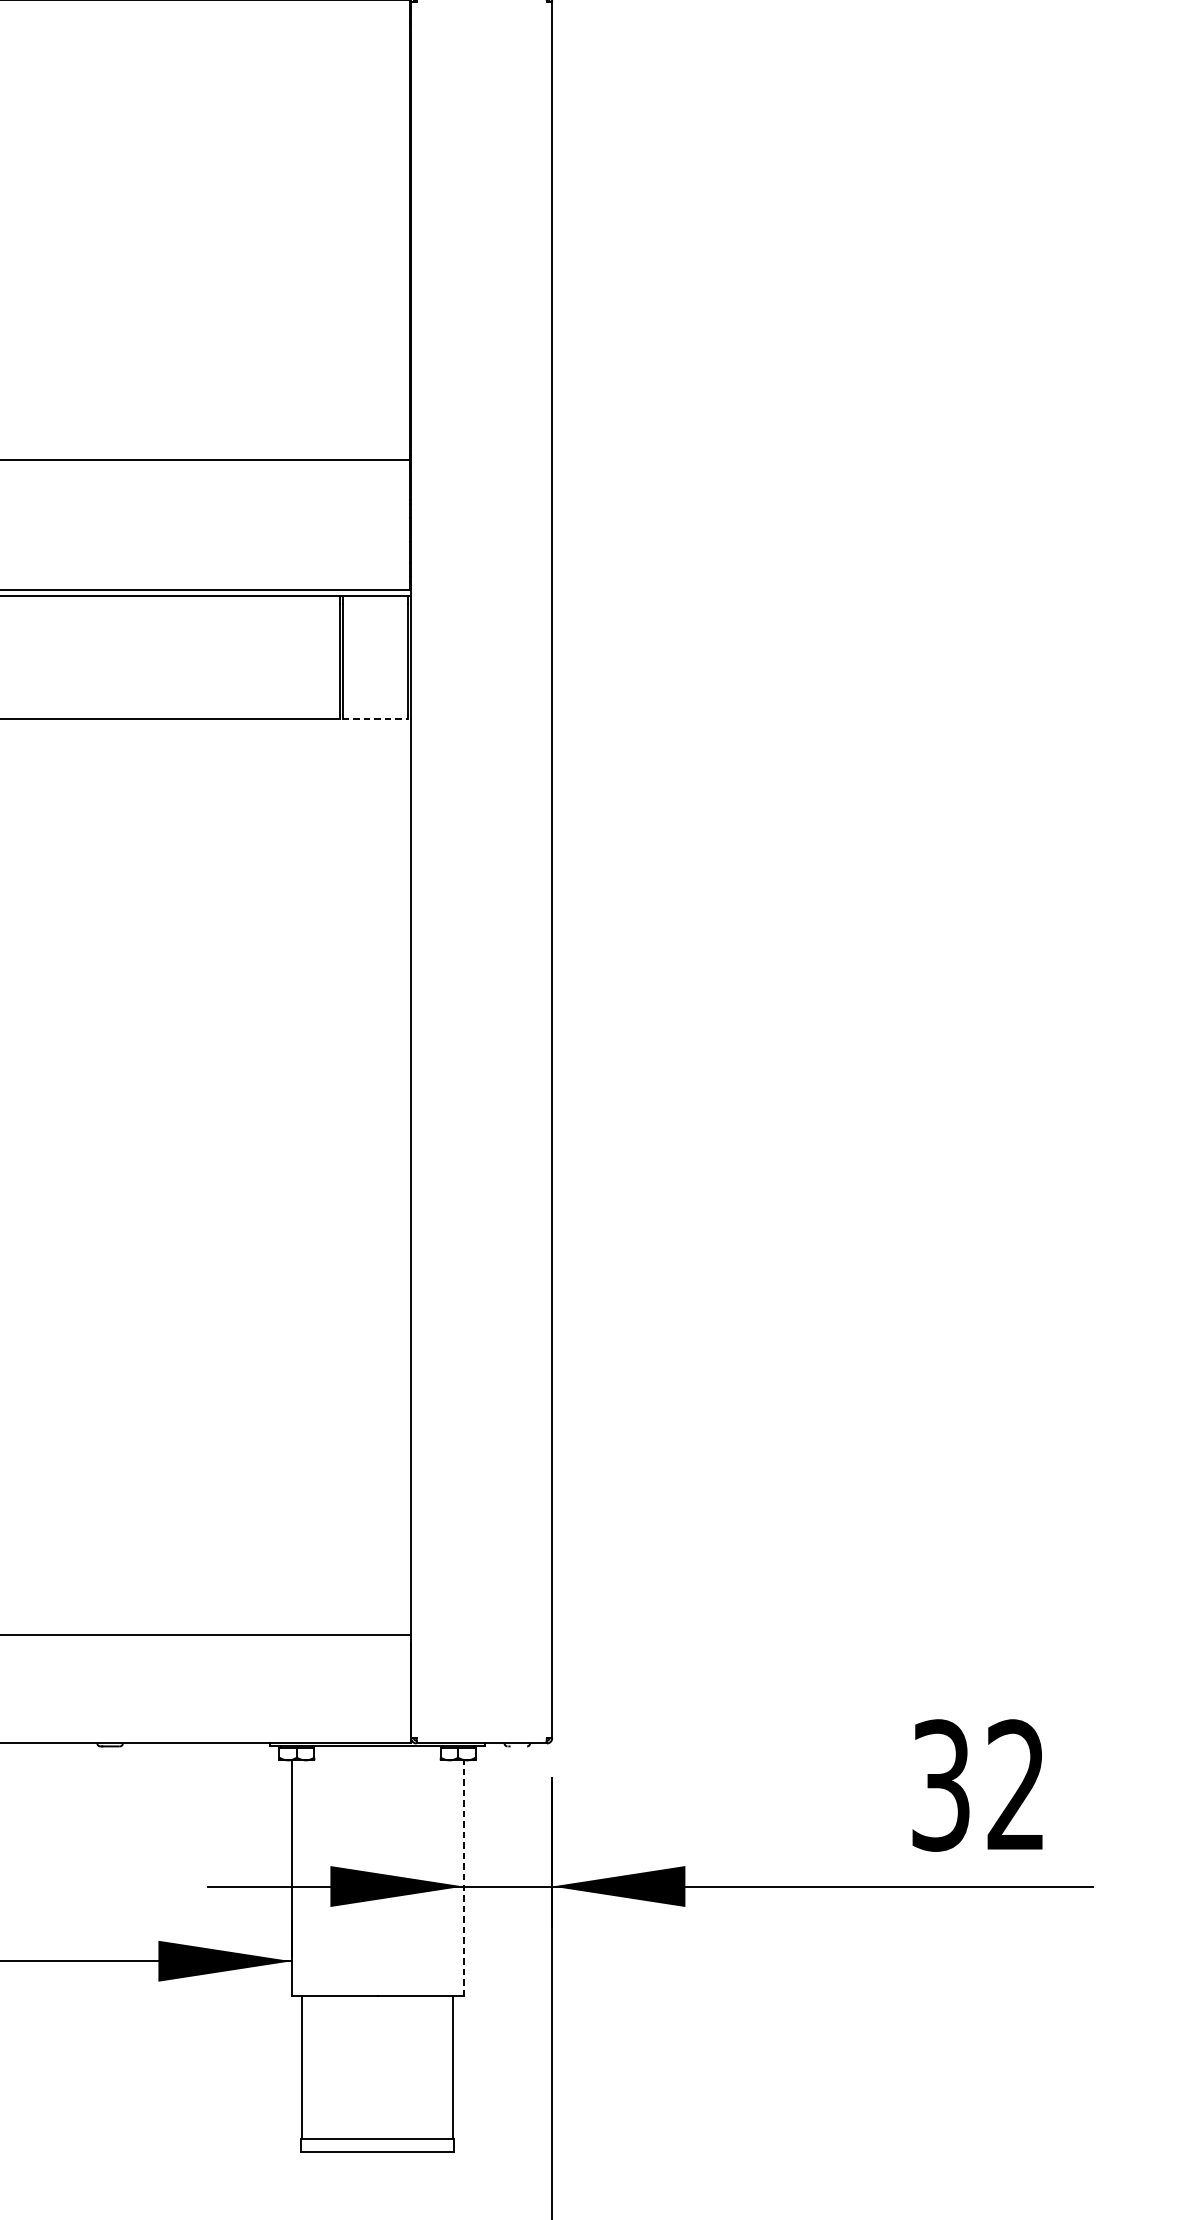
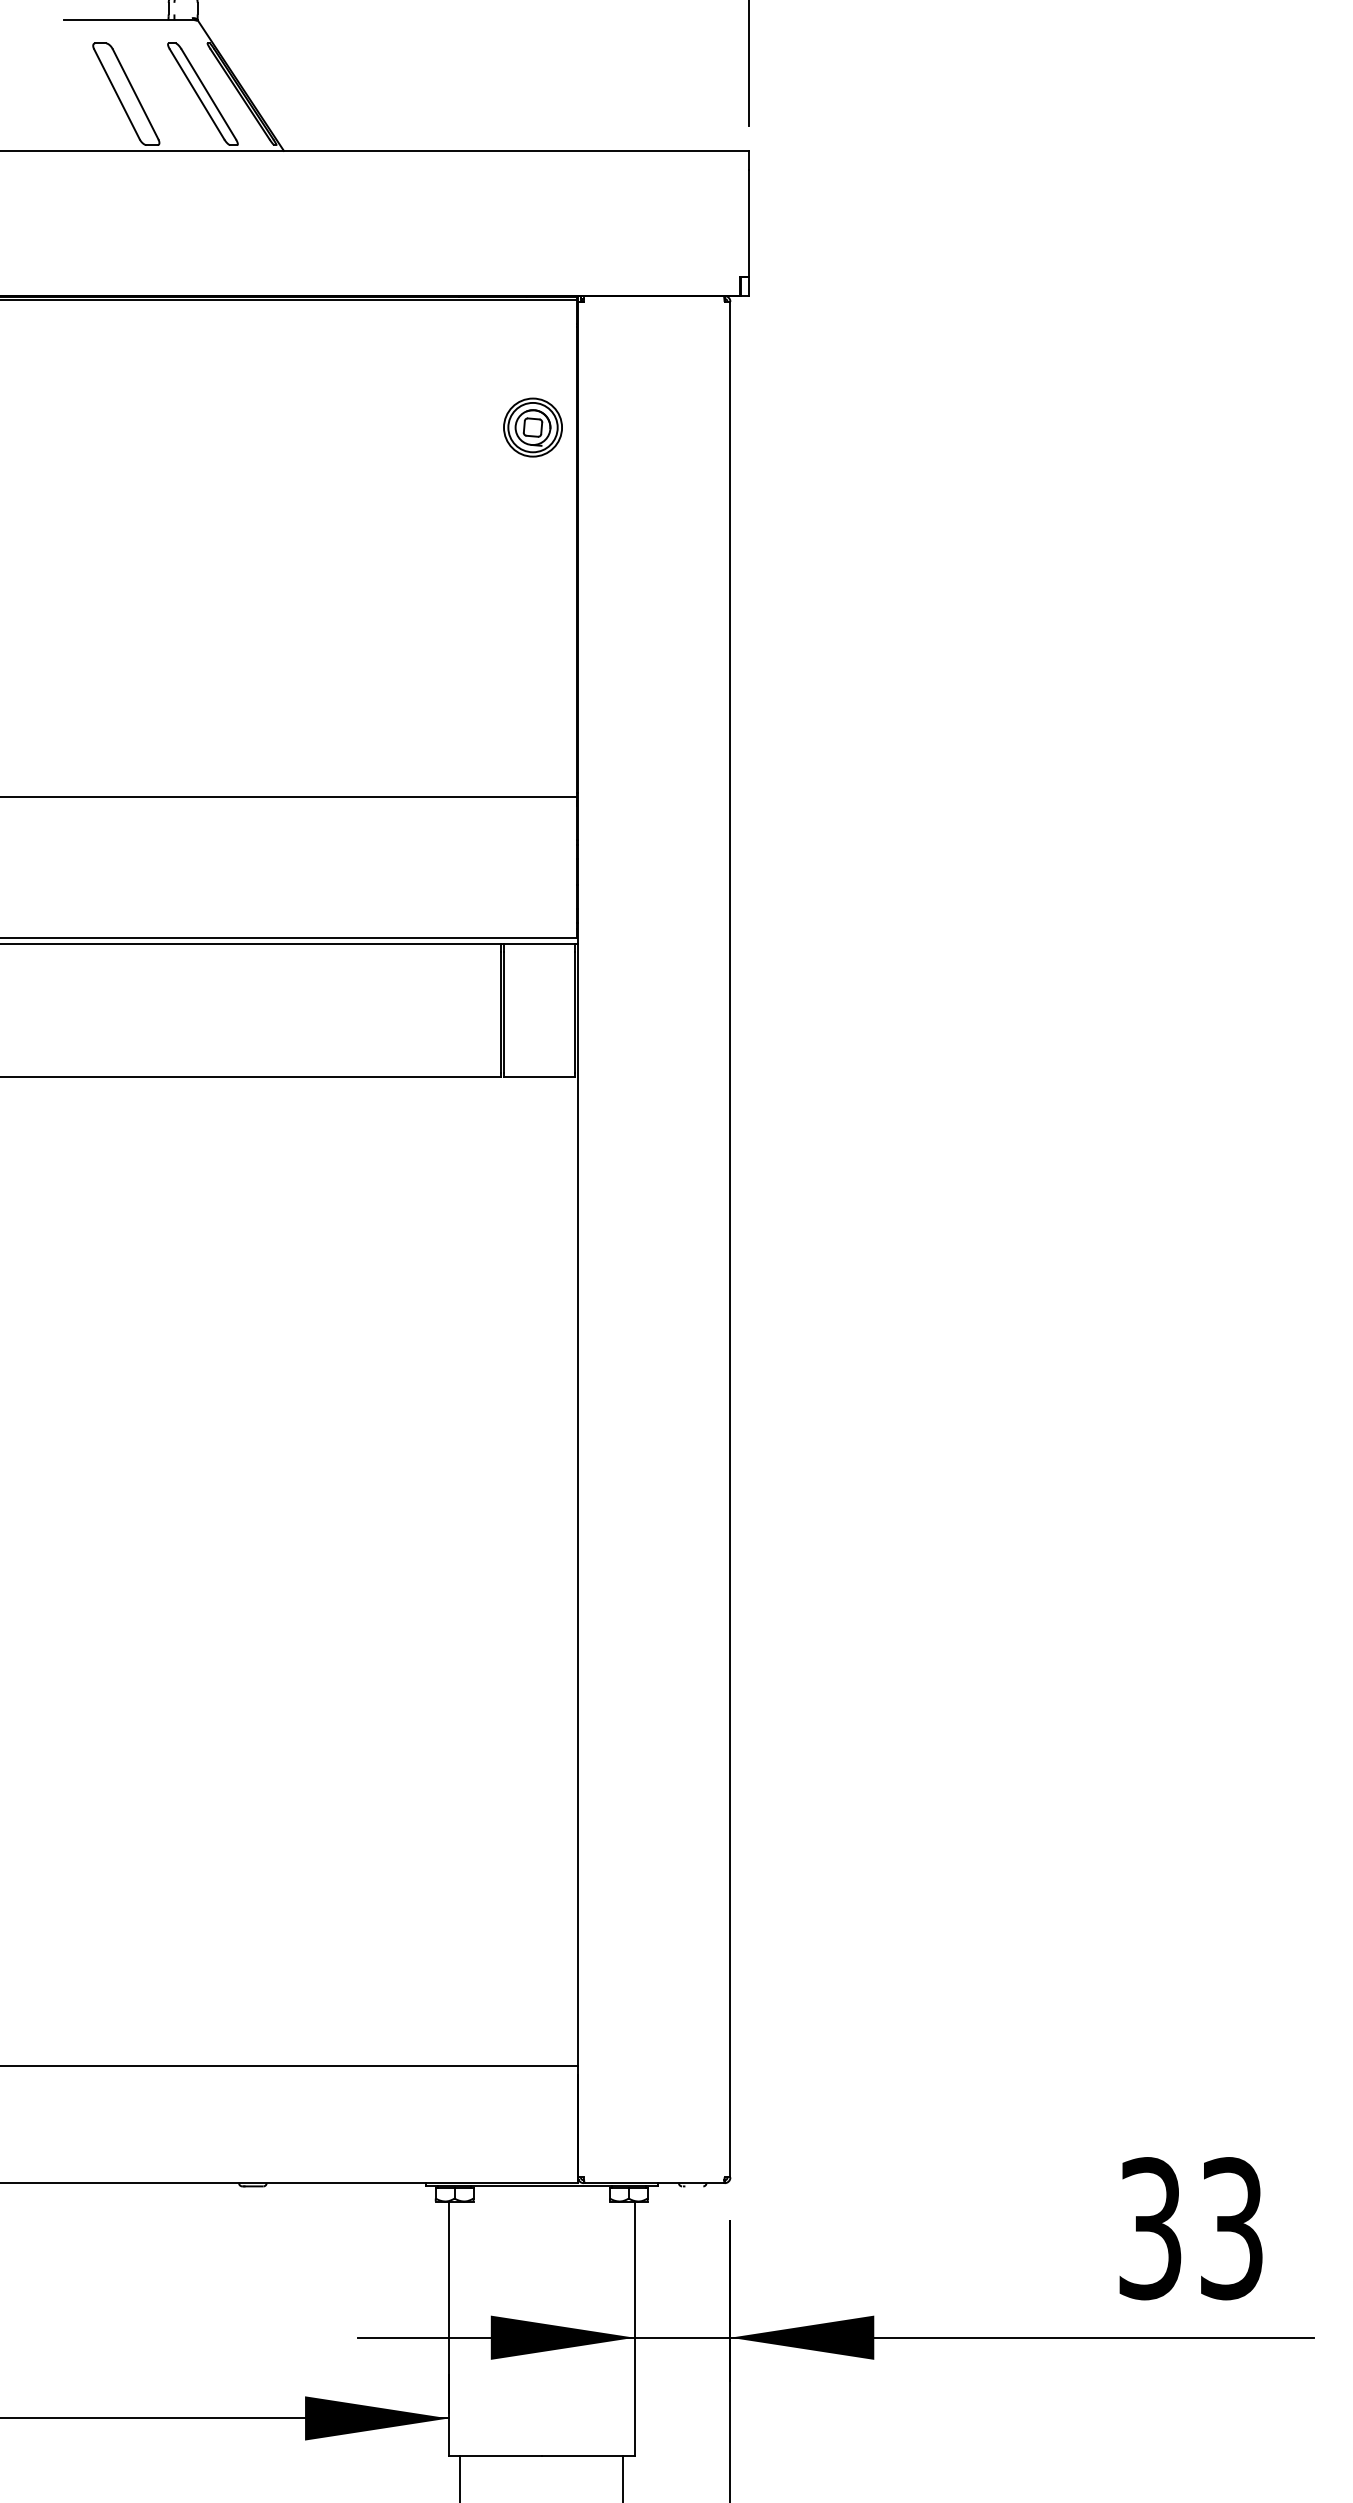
part: (368, 118) -> (532, 427), added
line: (375, 719) -> (539, 1077), dashed -> solid
text: (1016, 1785) -> (1231, 2228), 32 -> 33
line: (463, 1877) -> (634, 2328), dashed -> solid

